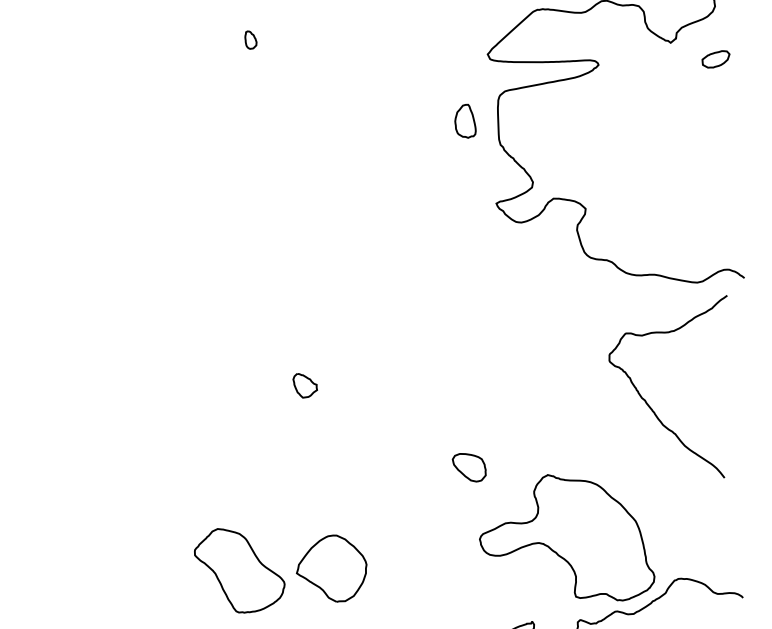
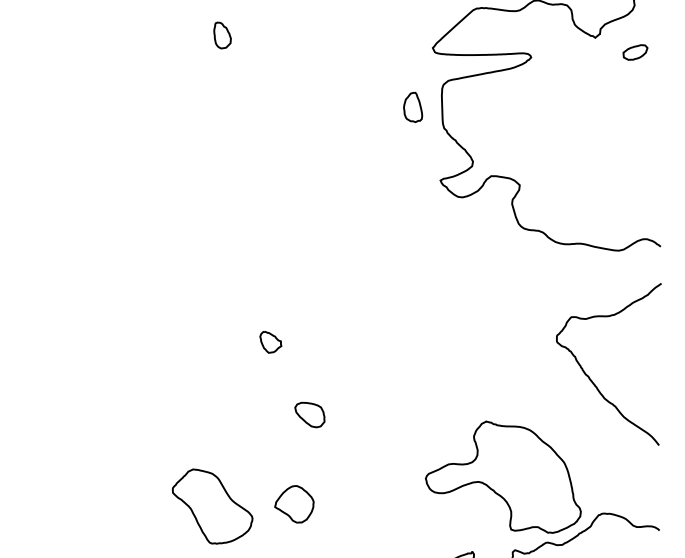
part: (250, 39) -> (222, 34), size x1.67
curve: (646, 400) -> (589, 376), moved
part: (468, 467) -> (309, 414), moved
part: (331, 567) -> (294, 503), size x0.62

